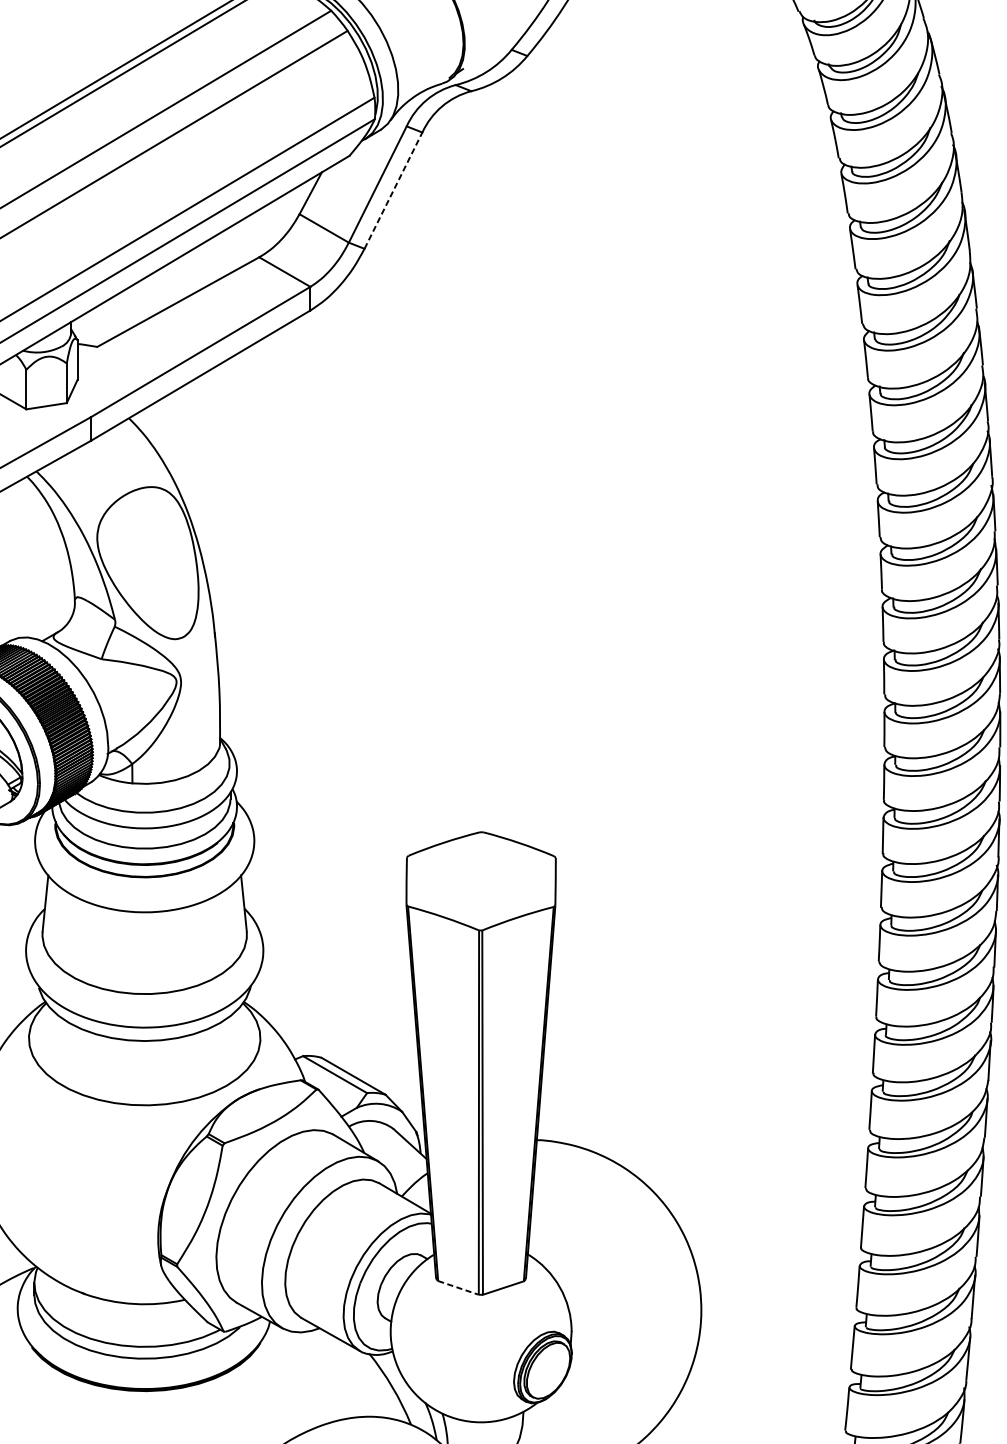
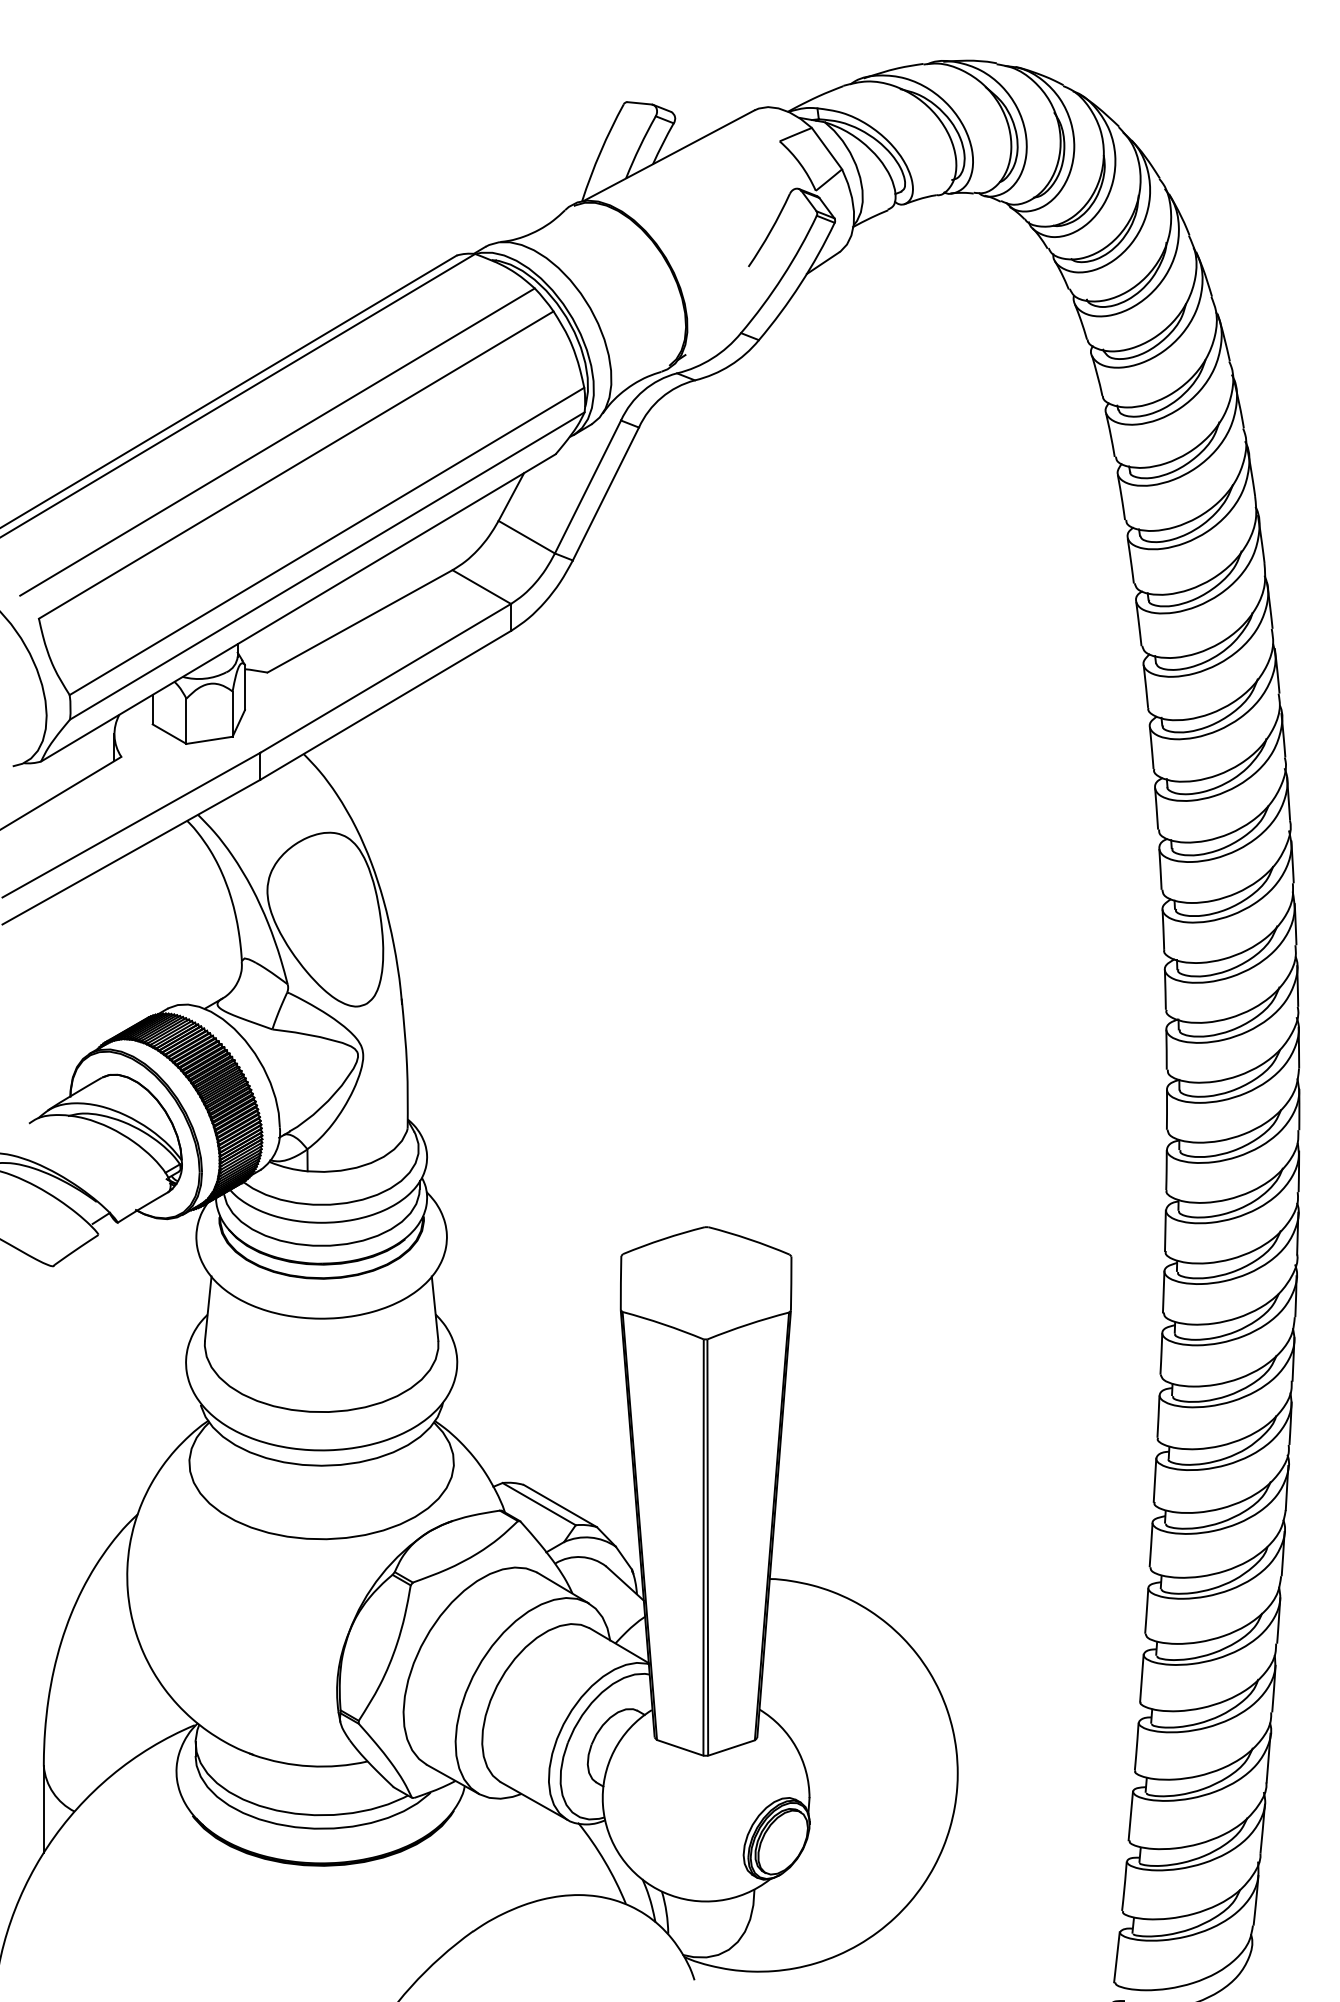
line: (393, 190) -> (606, 493), dashed -> solid
line: (458, 1288) -> (680, 1748), dashed -> solid

